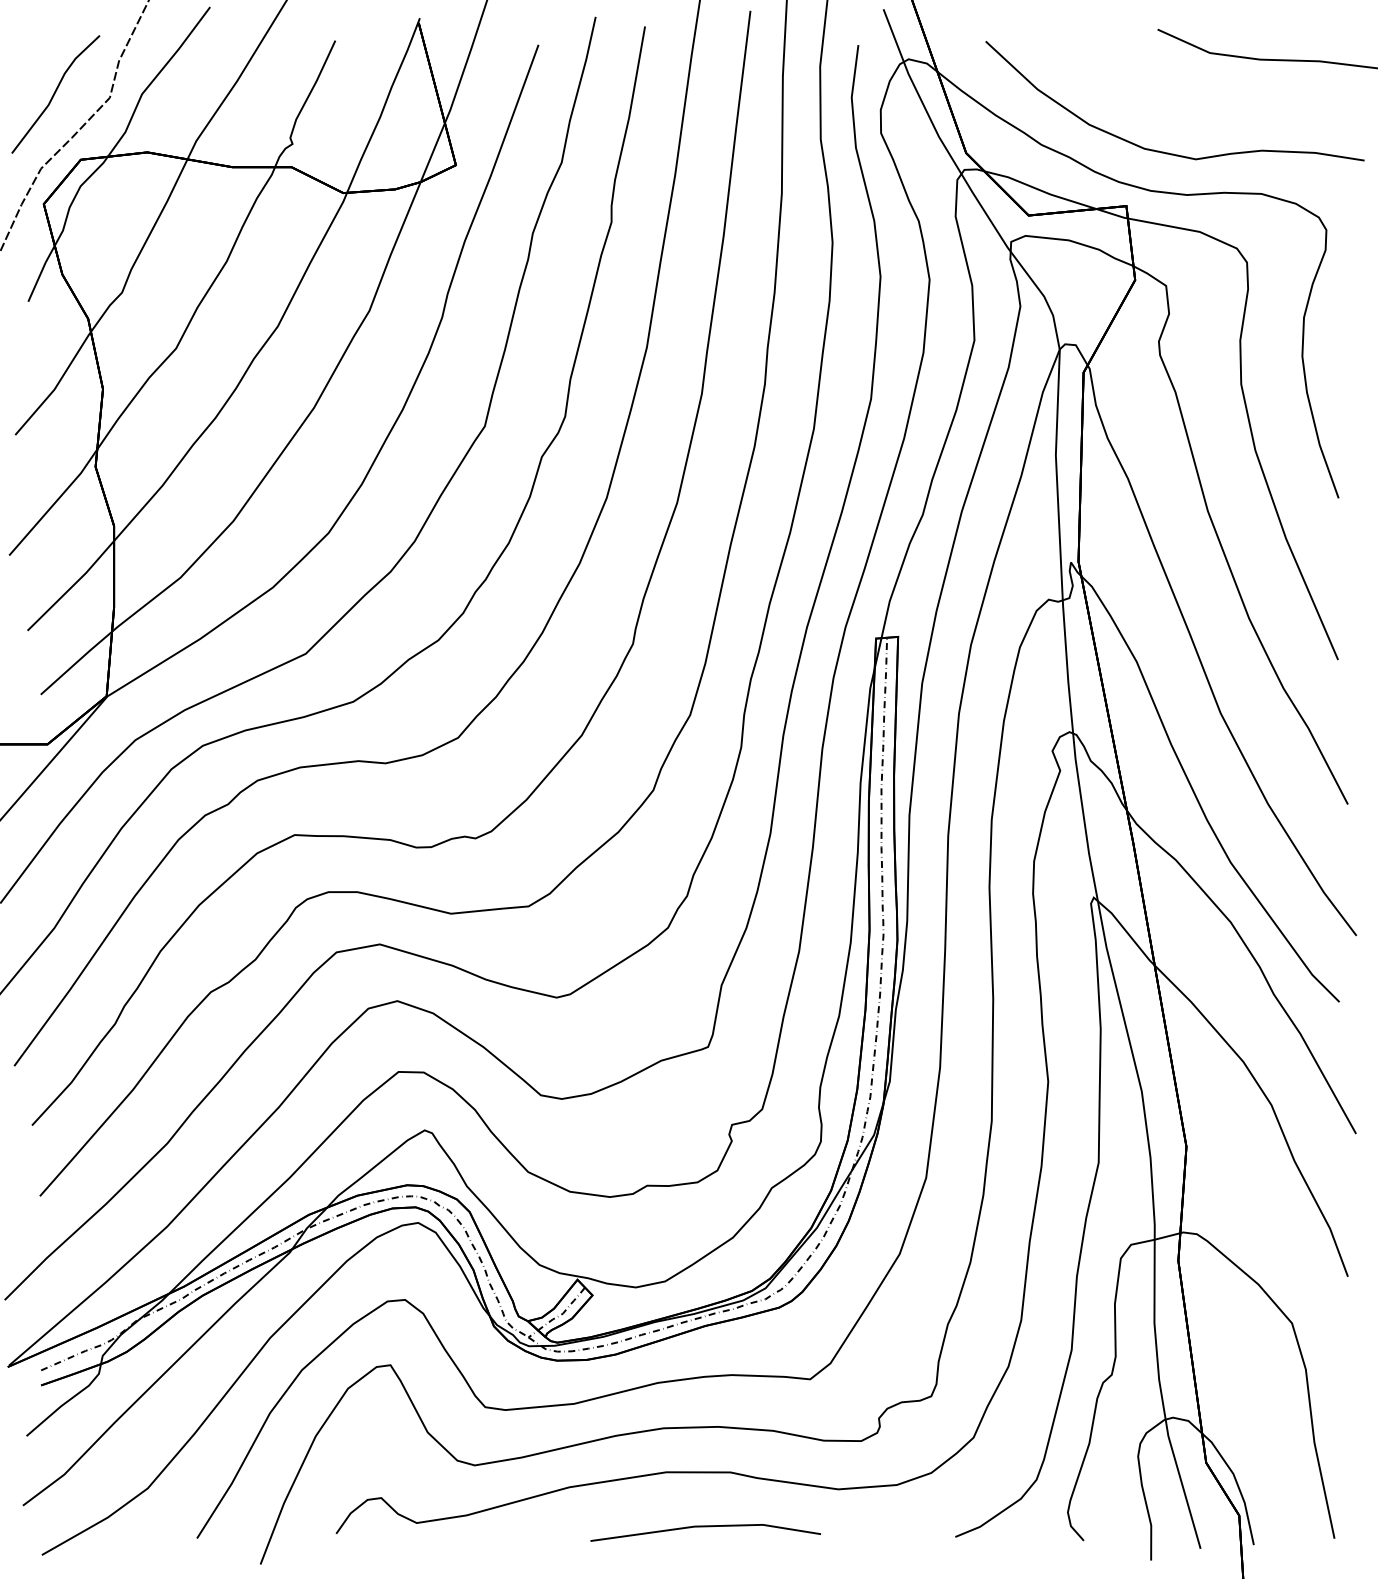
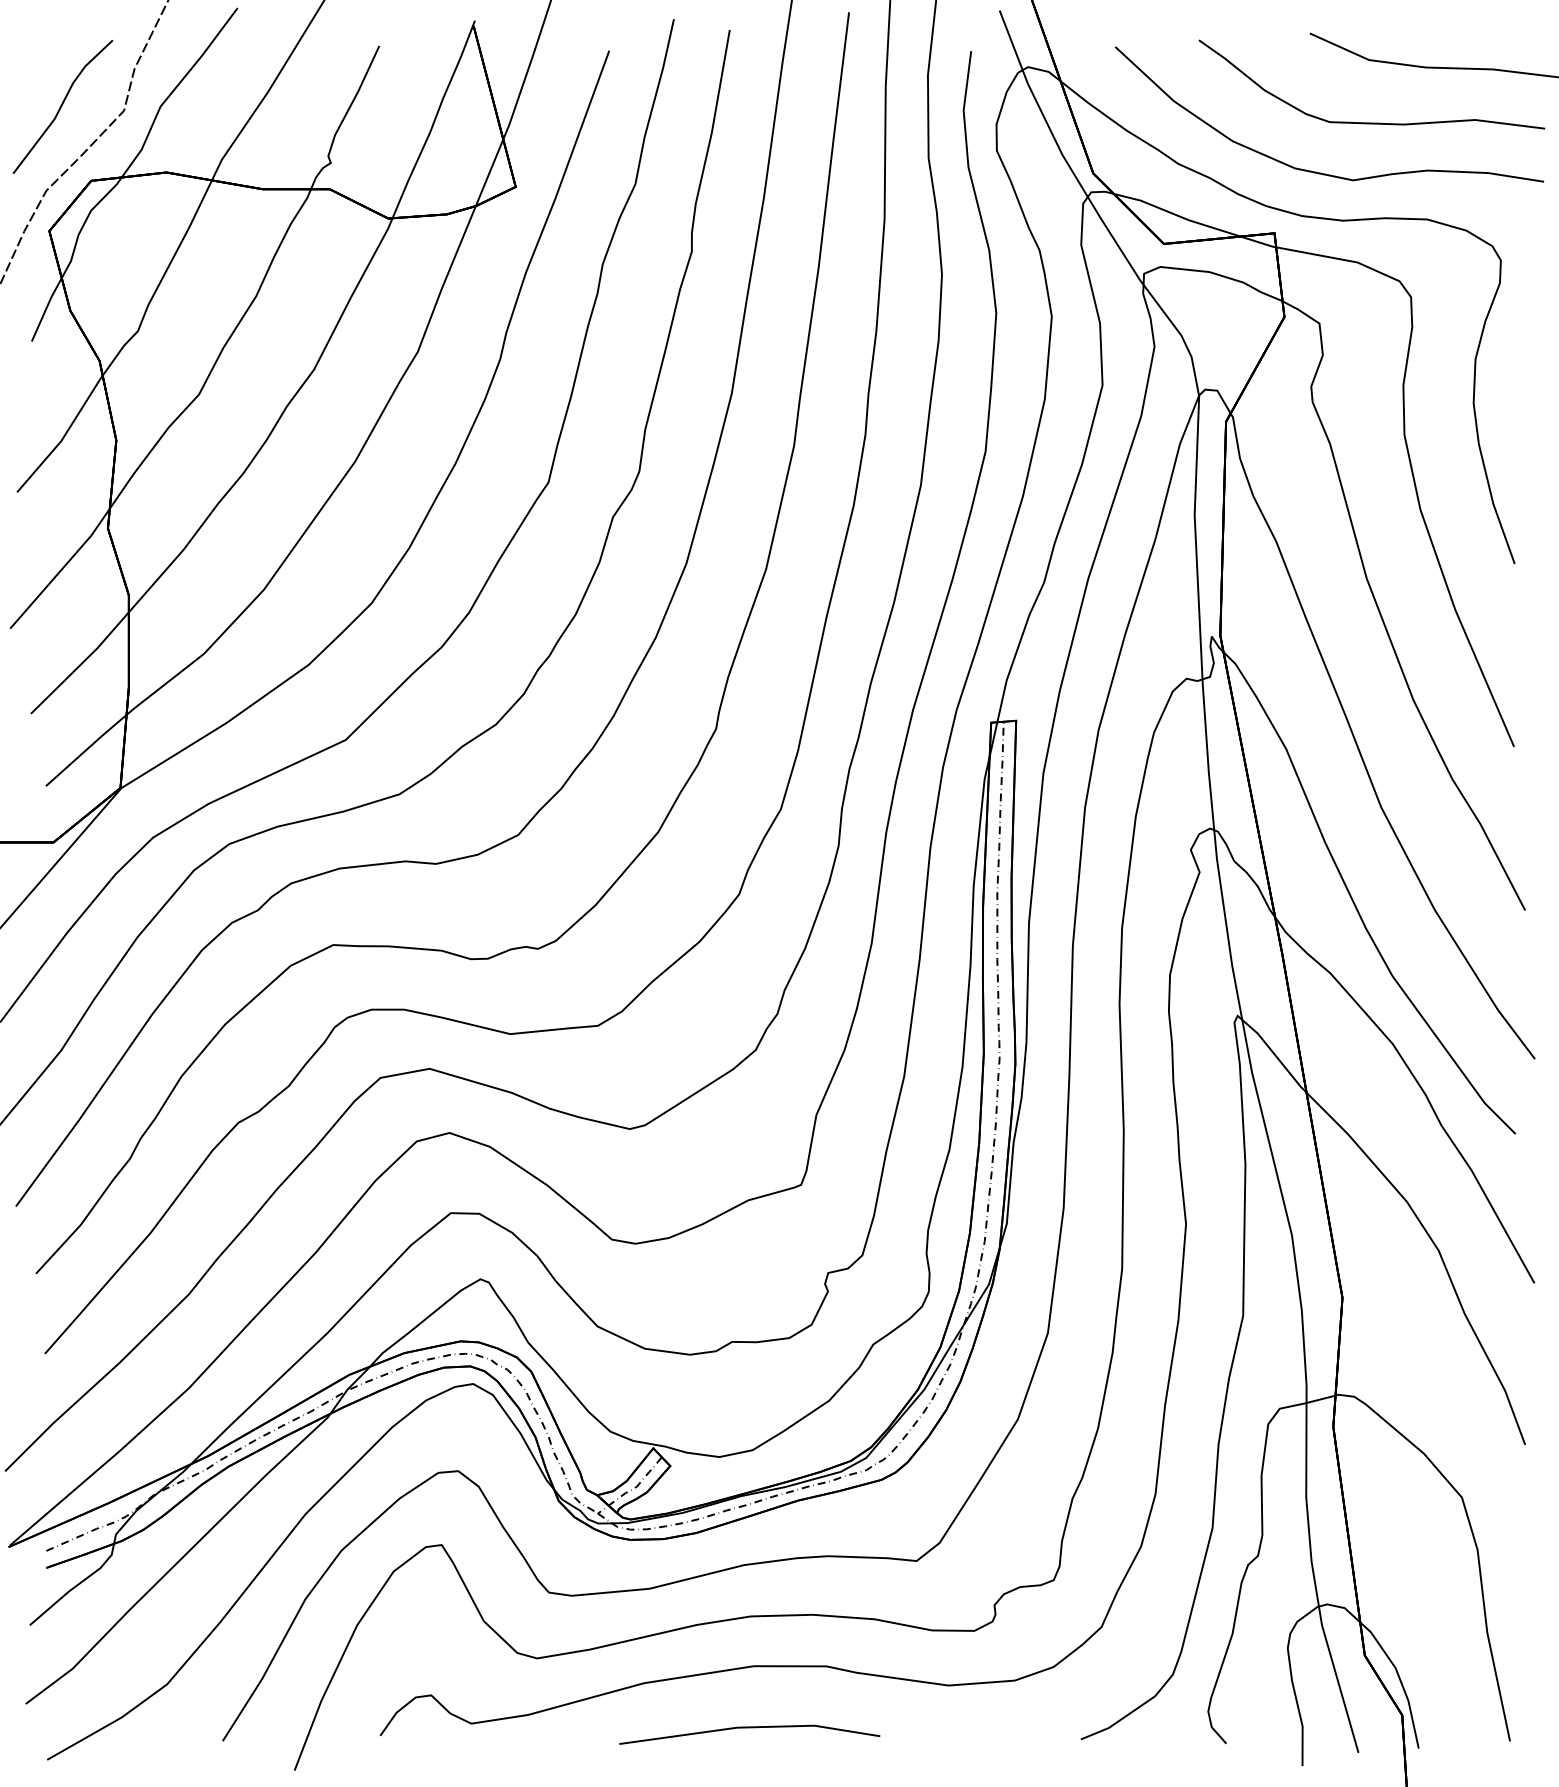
curve: (1212, 108) -> (1371, 122), added
line: (705, 1527) -> (749, 1728), moved

